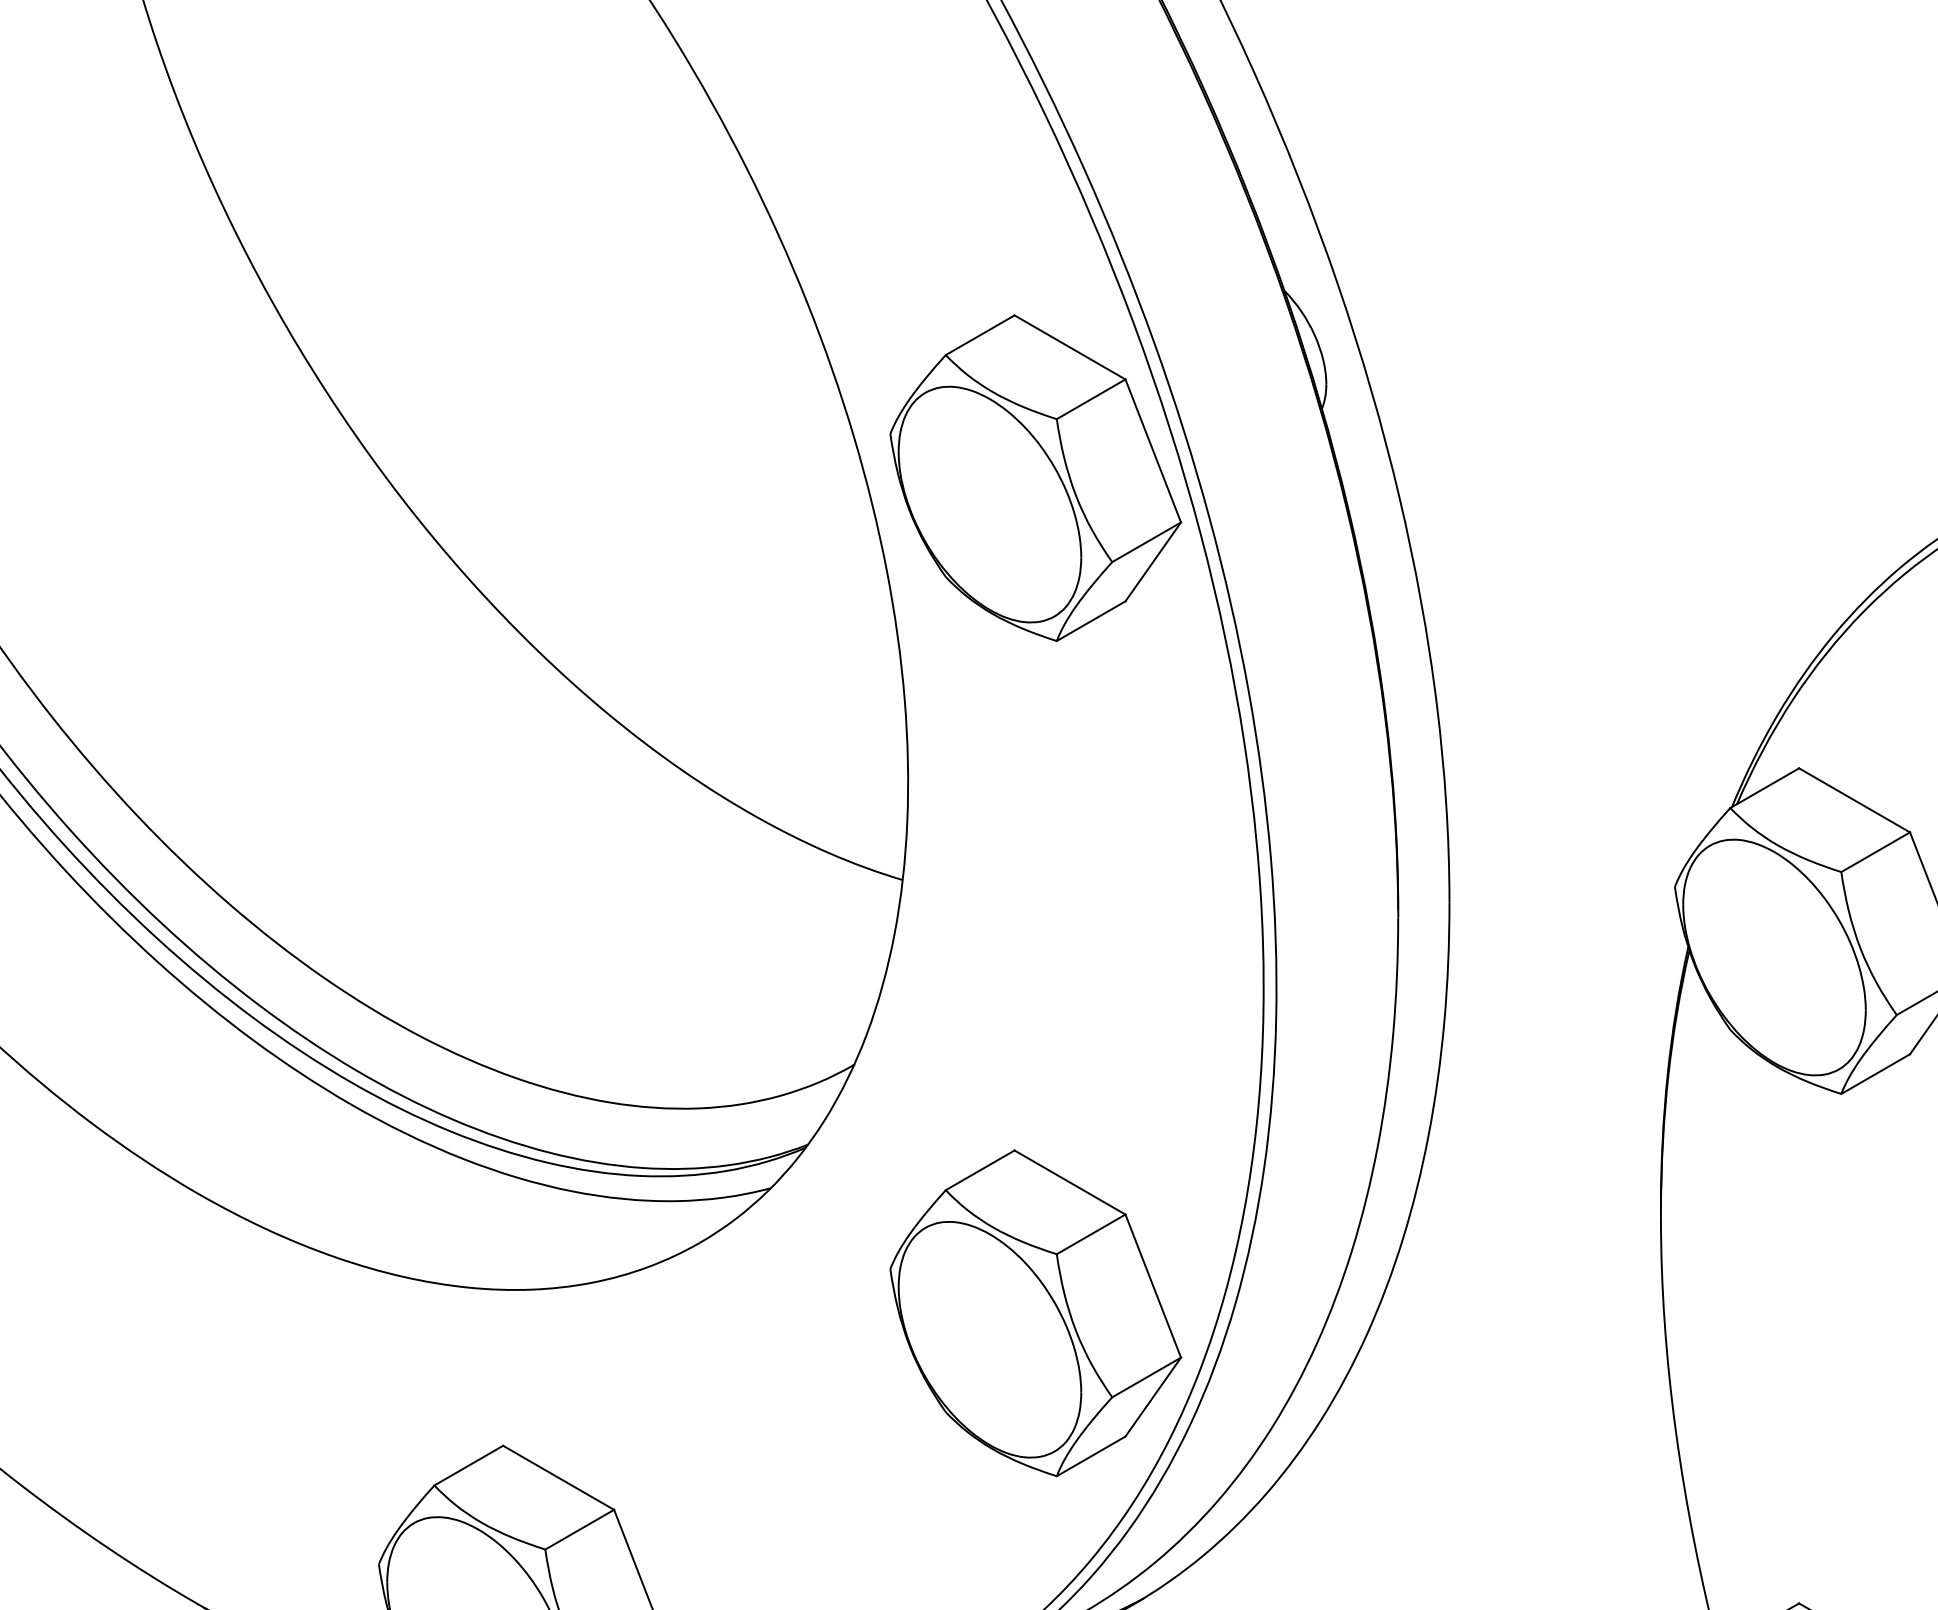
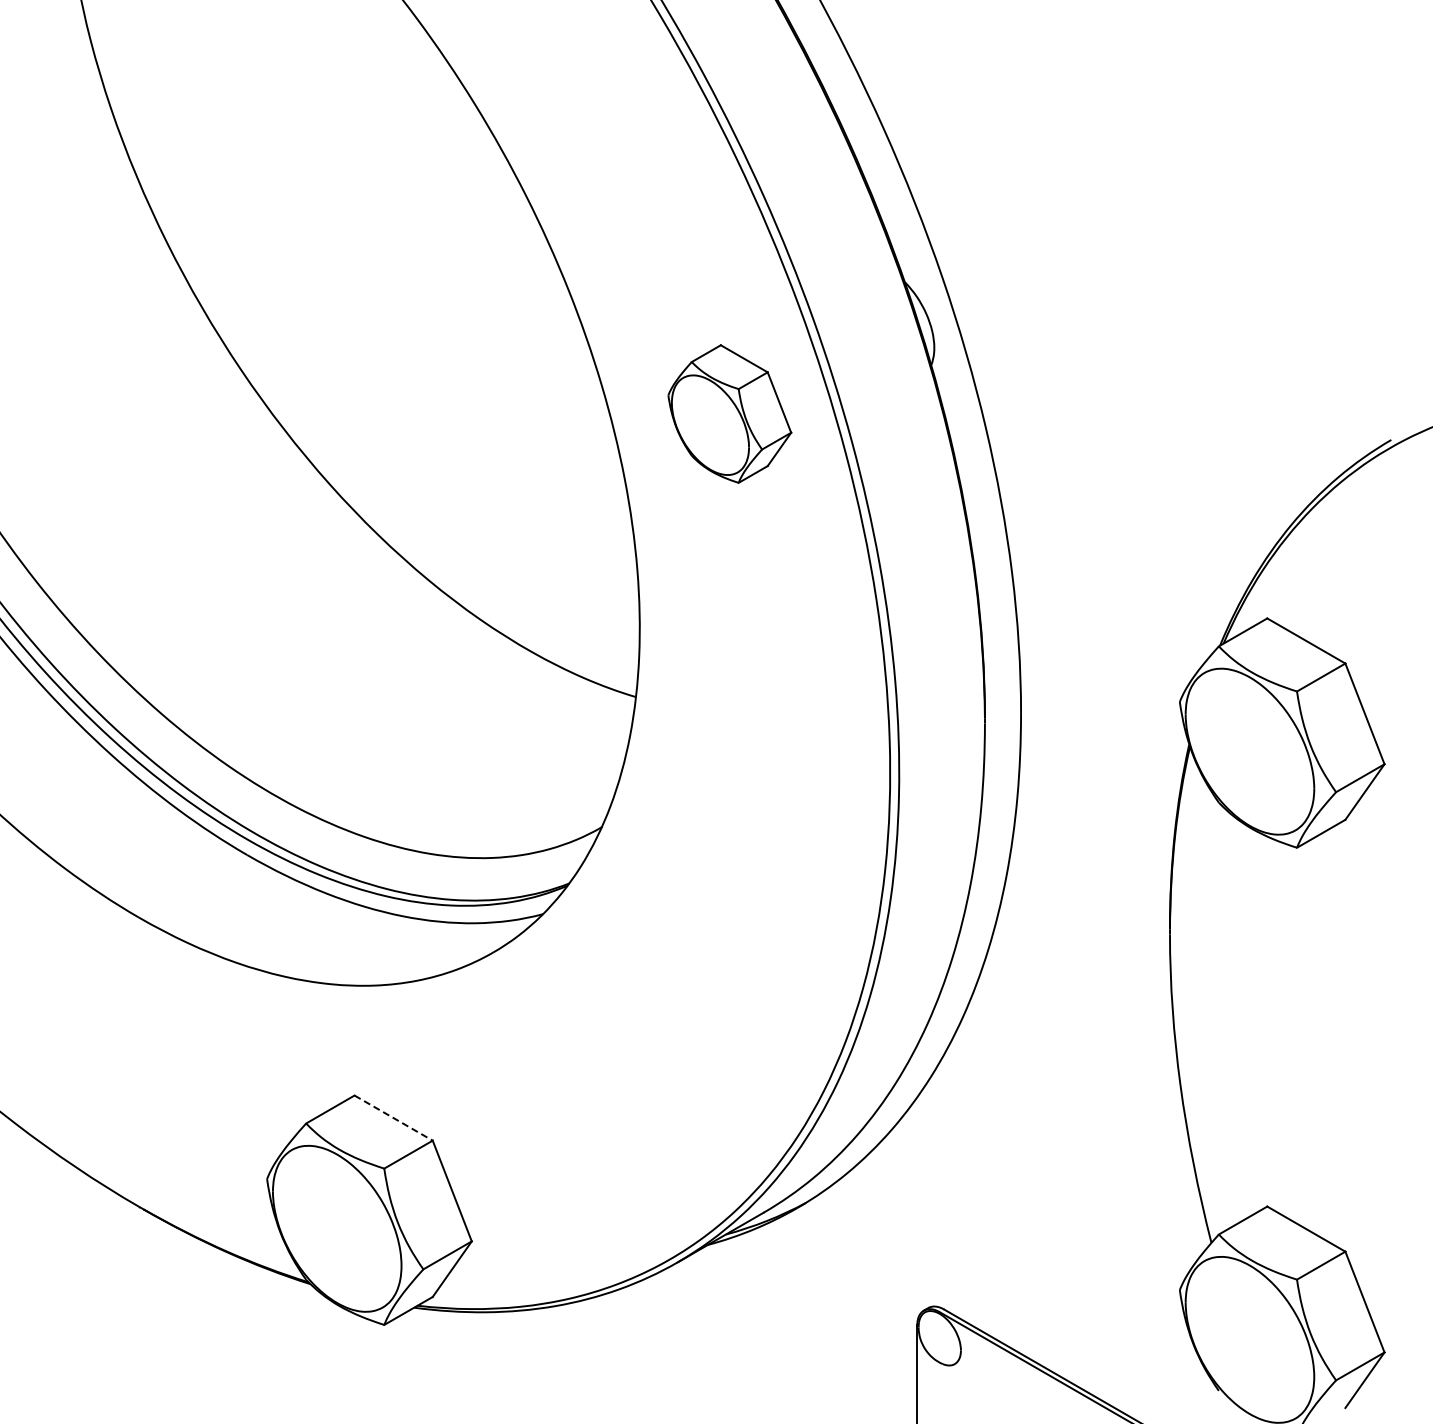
part: (1035, 477) -> (729, 413), size x0.6
part: (1035, 1312) -> (729, 1001), removed
line: (559, 1478) -> (394, 1118), solid -> dashed

